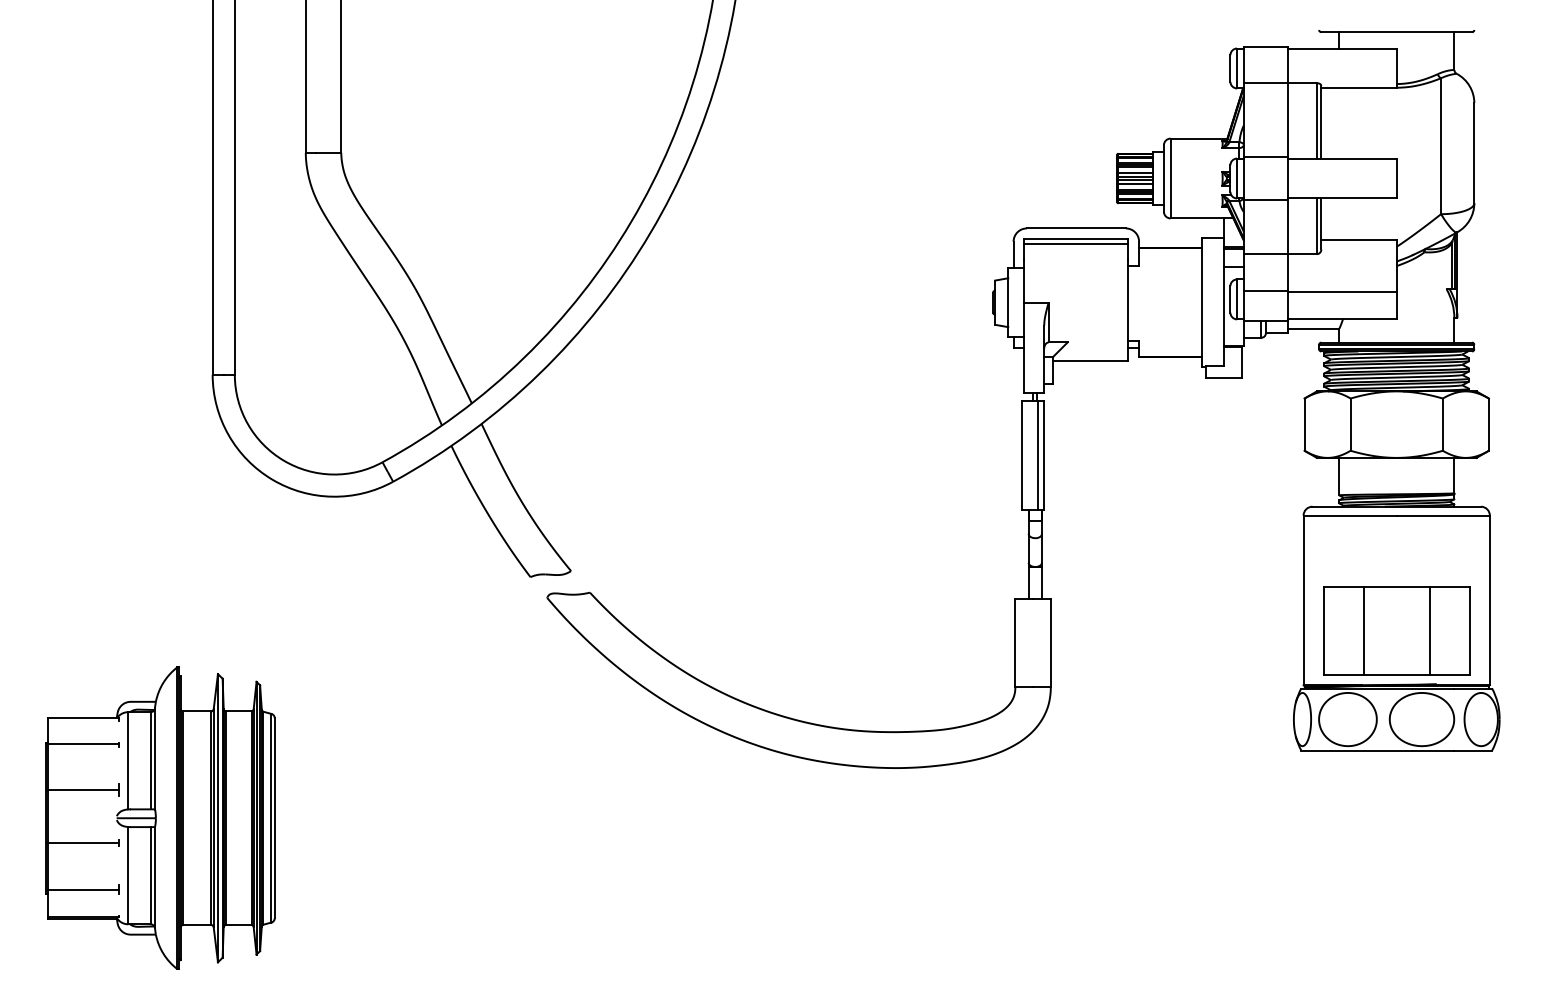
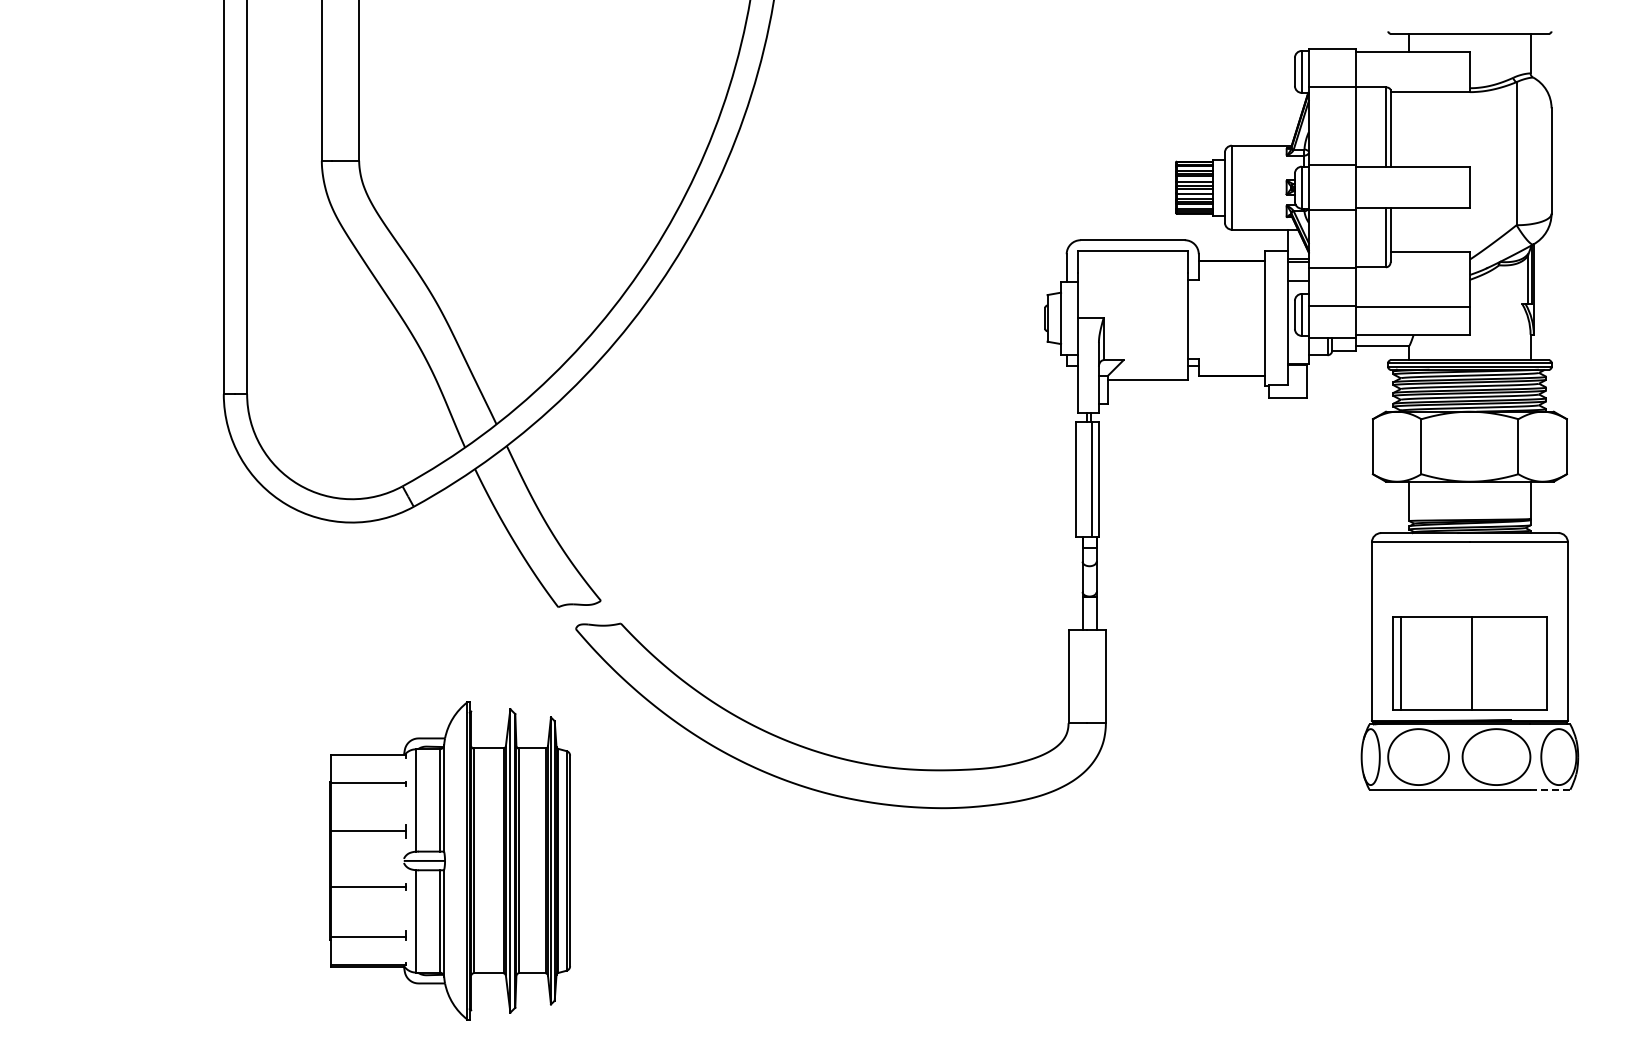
line: (1076, 243) -> (1132, 256), removed
line: (1364, 630) -> (1401, 663), moved
line: (1429, 630) -> (1471, 663), moved
line: (1472, 750) -> (1549, 789), solid -> dashed
part: (160, 817) -> (449, 860), moved

